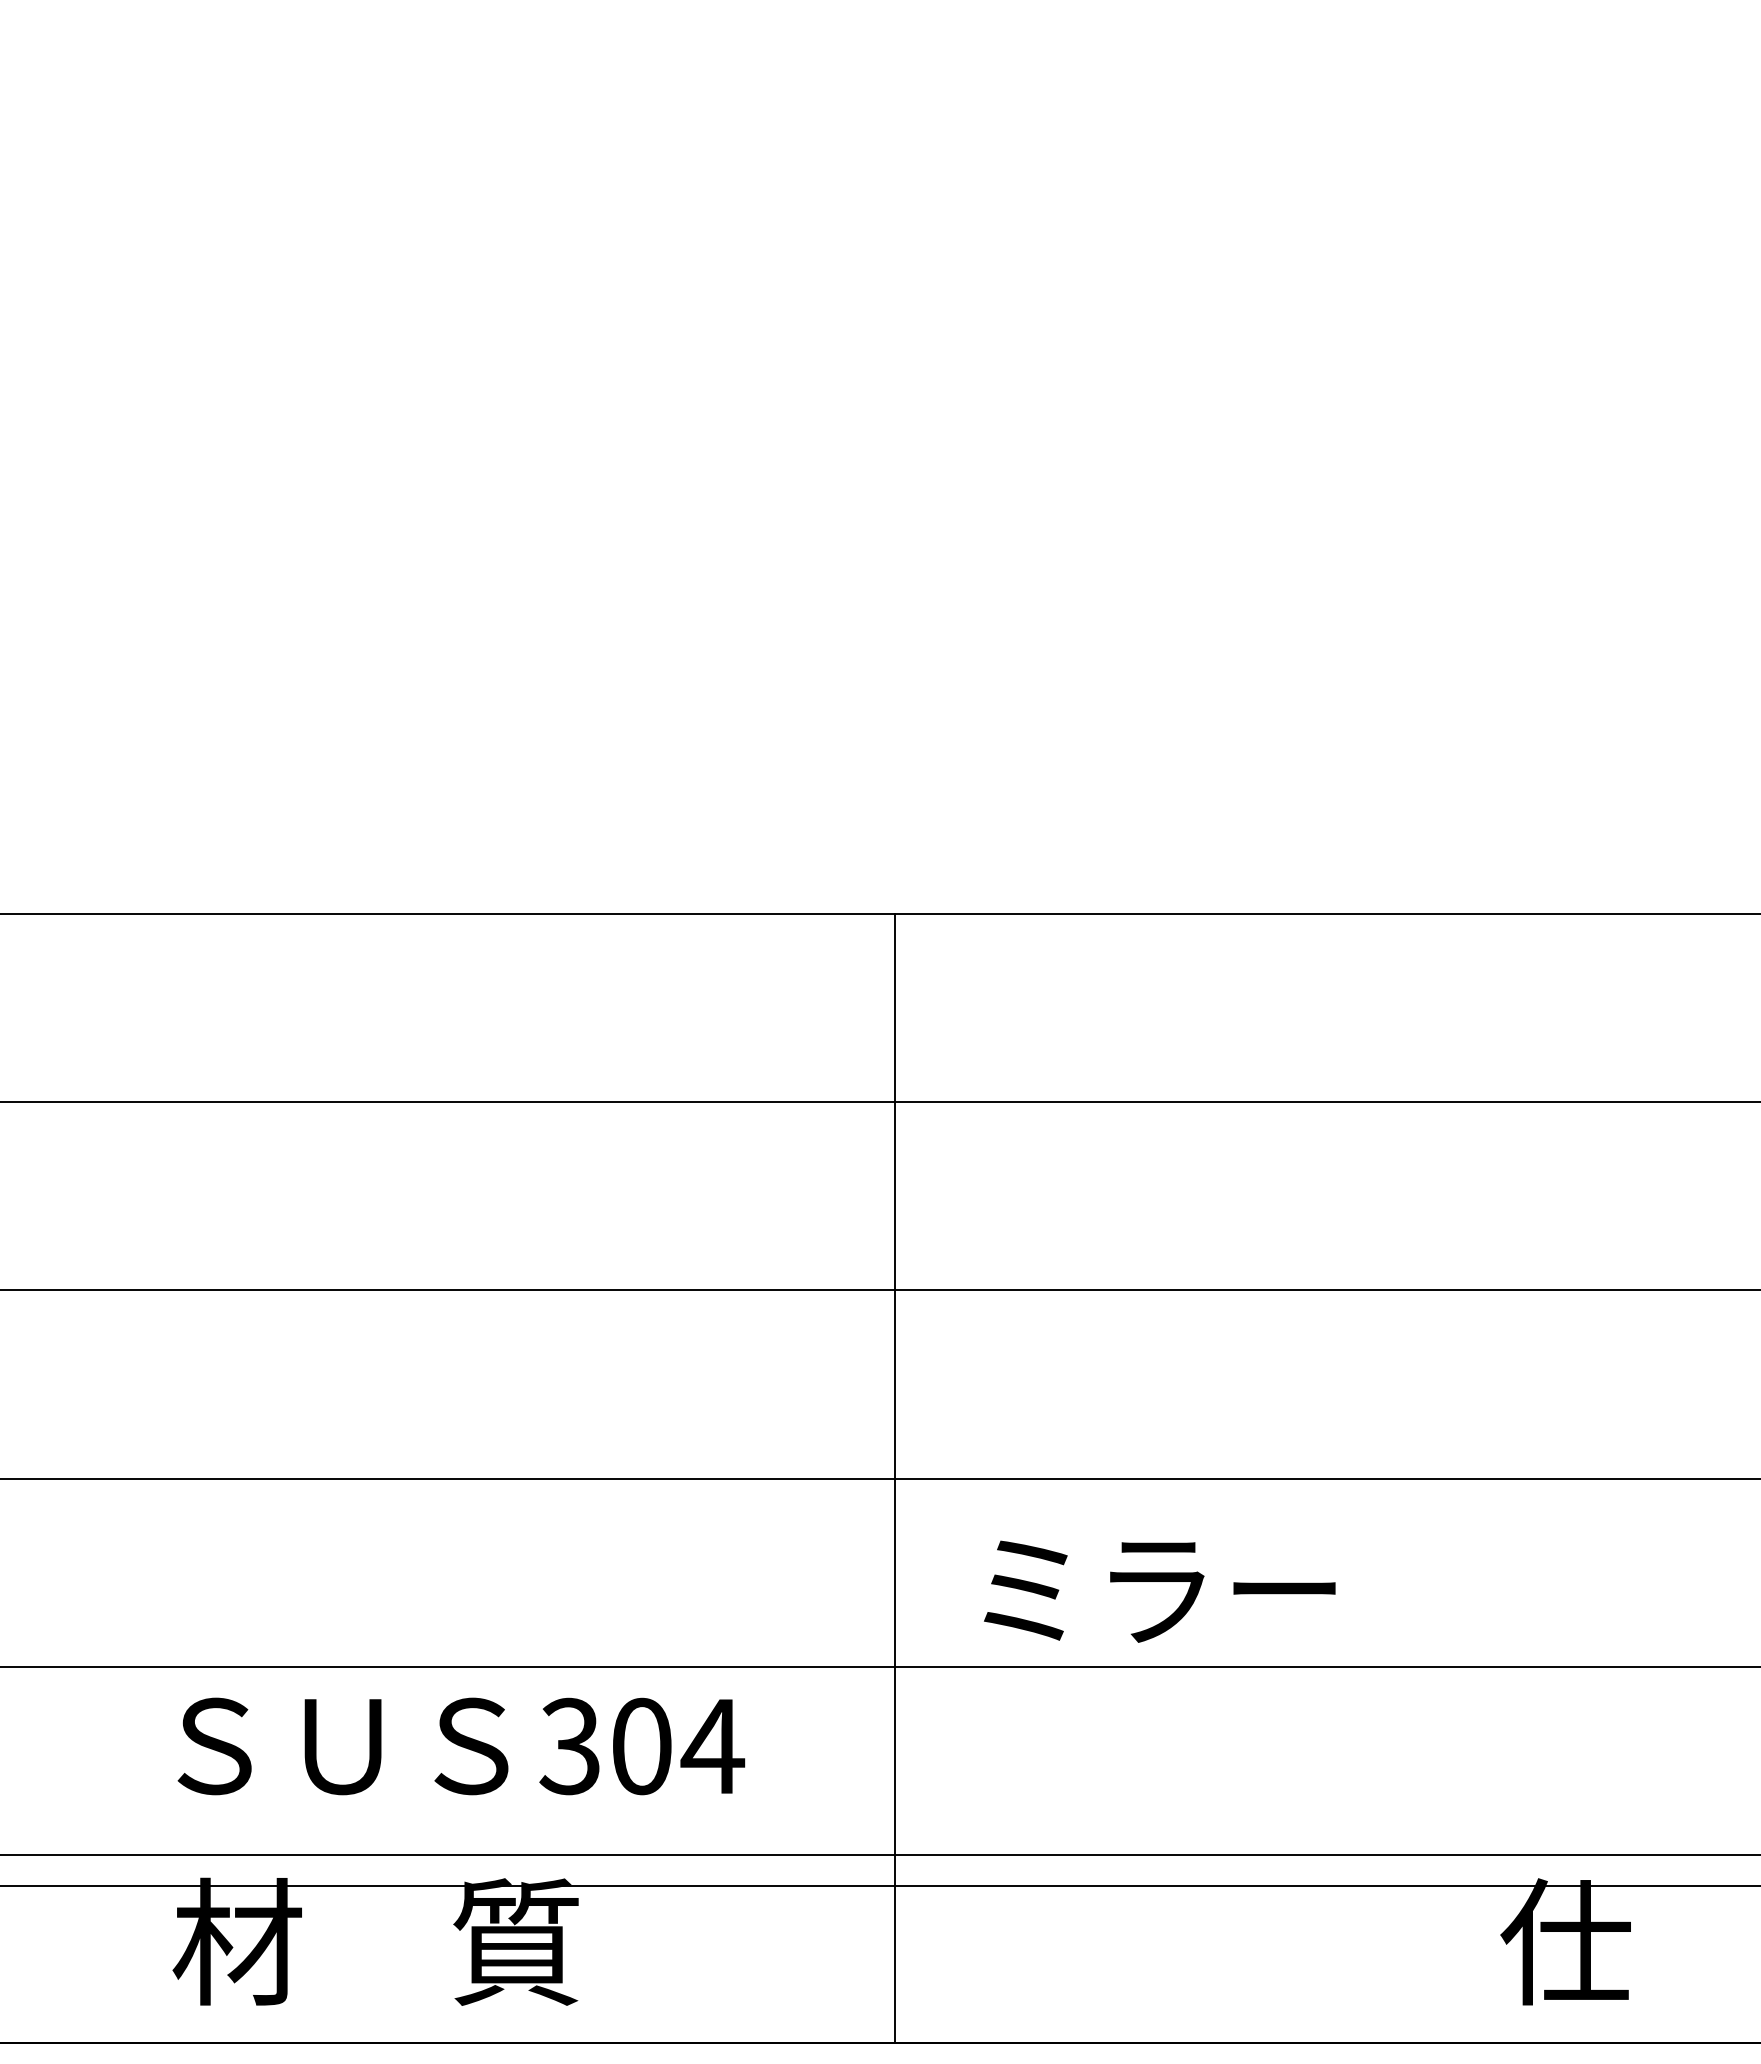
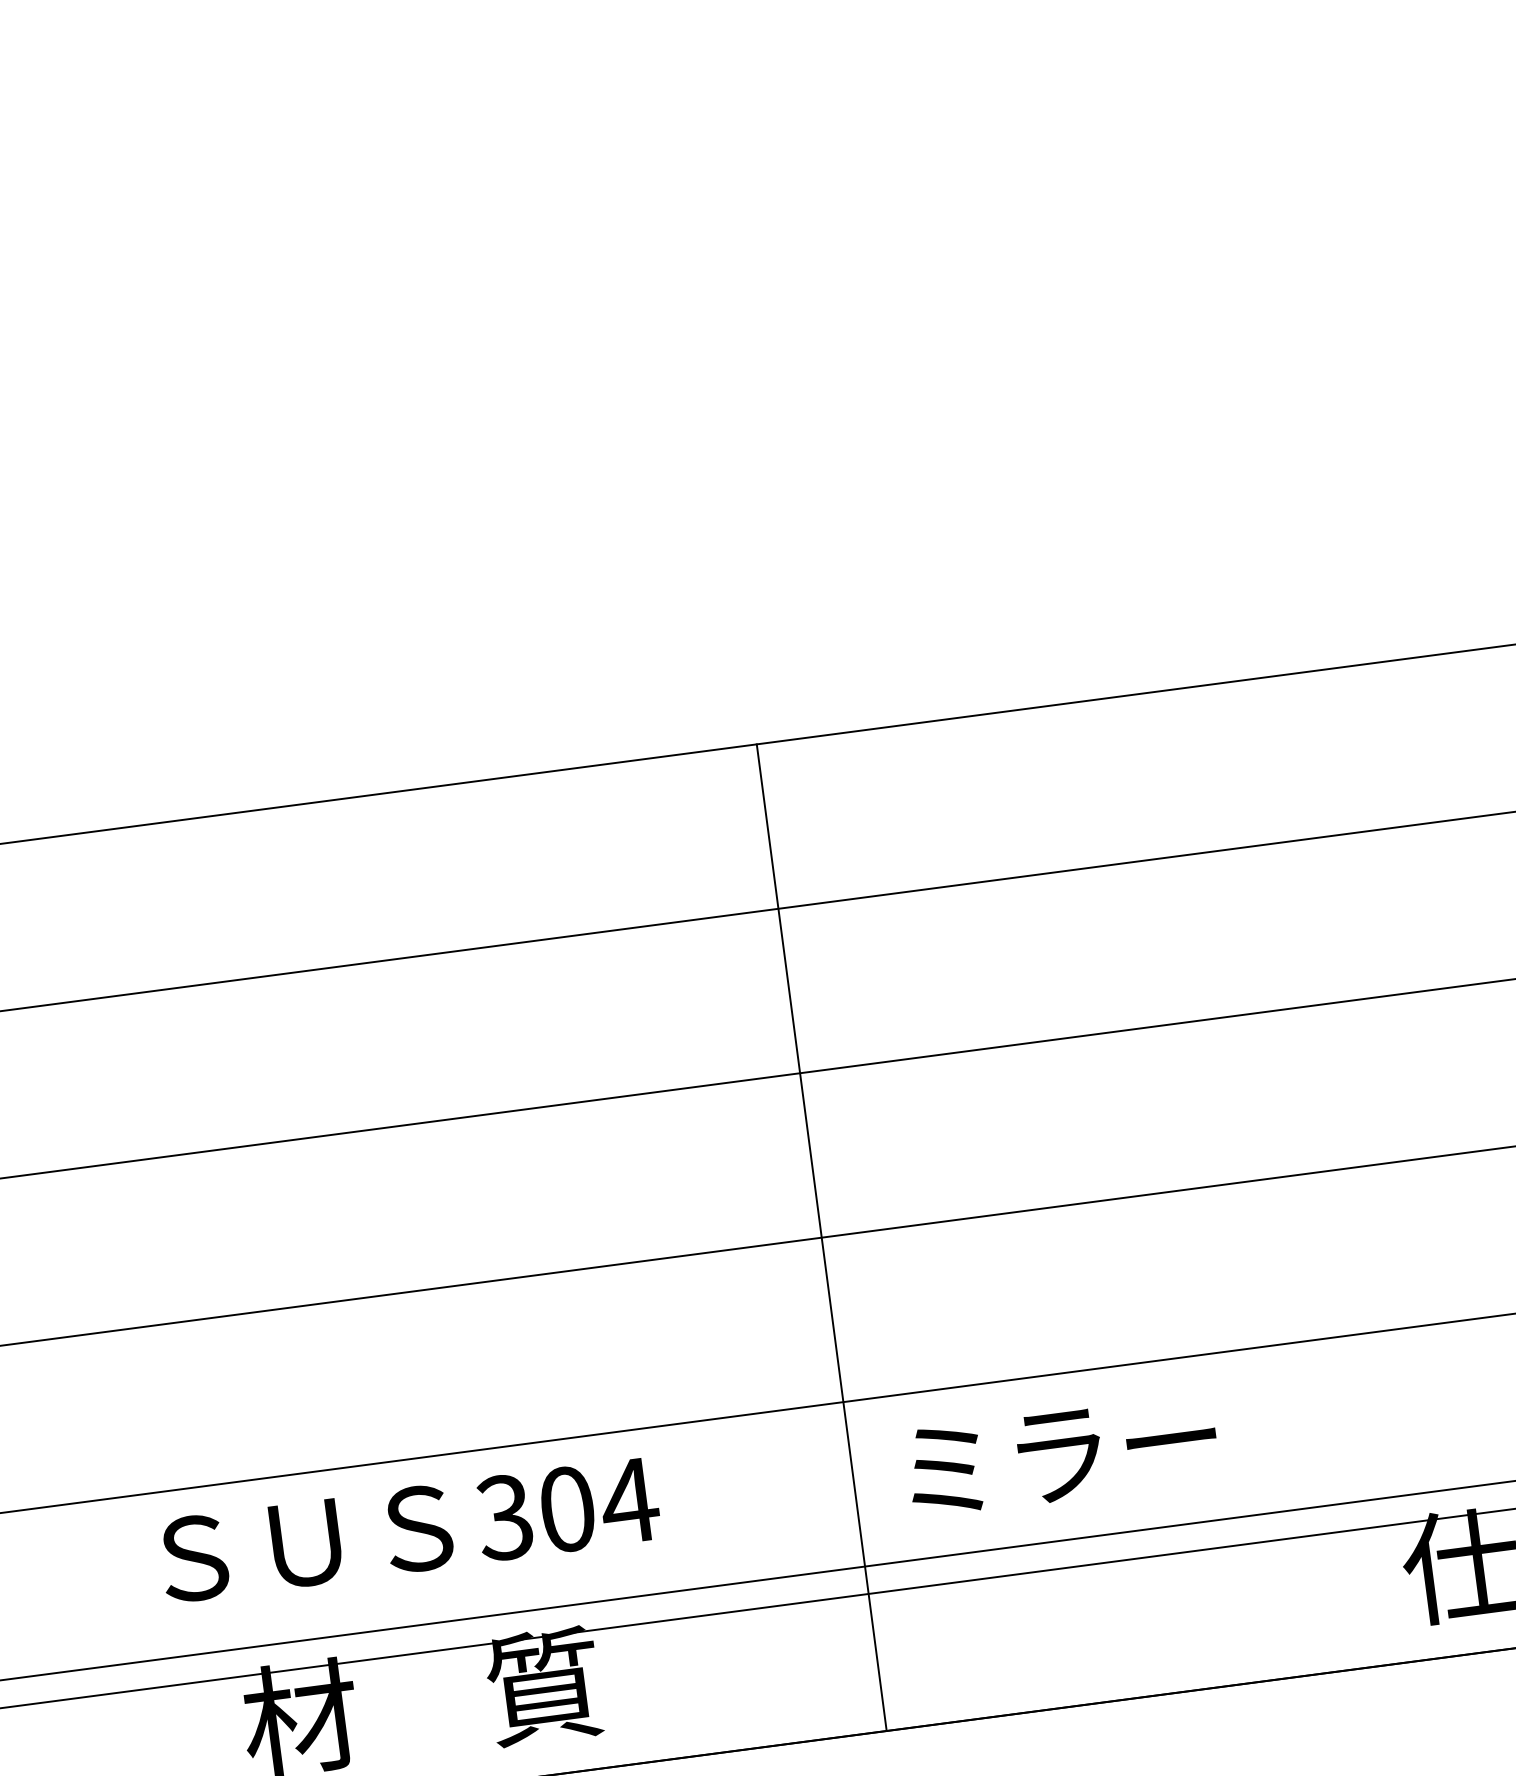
text: (1159, 1591) -> (1062, 1455), moved
text: (461, 1746) -> (409, 1530), moved

